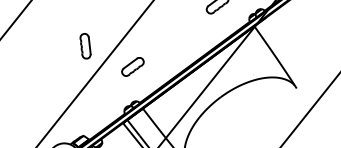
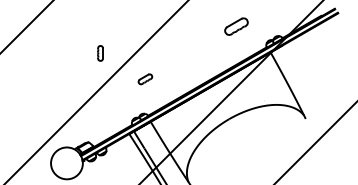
part: (85, 46) -> (100, 53), size x0.6
part: (133, 67) -> (145, 79), size x0.6

